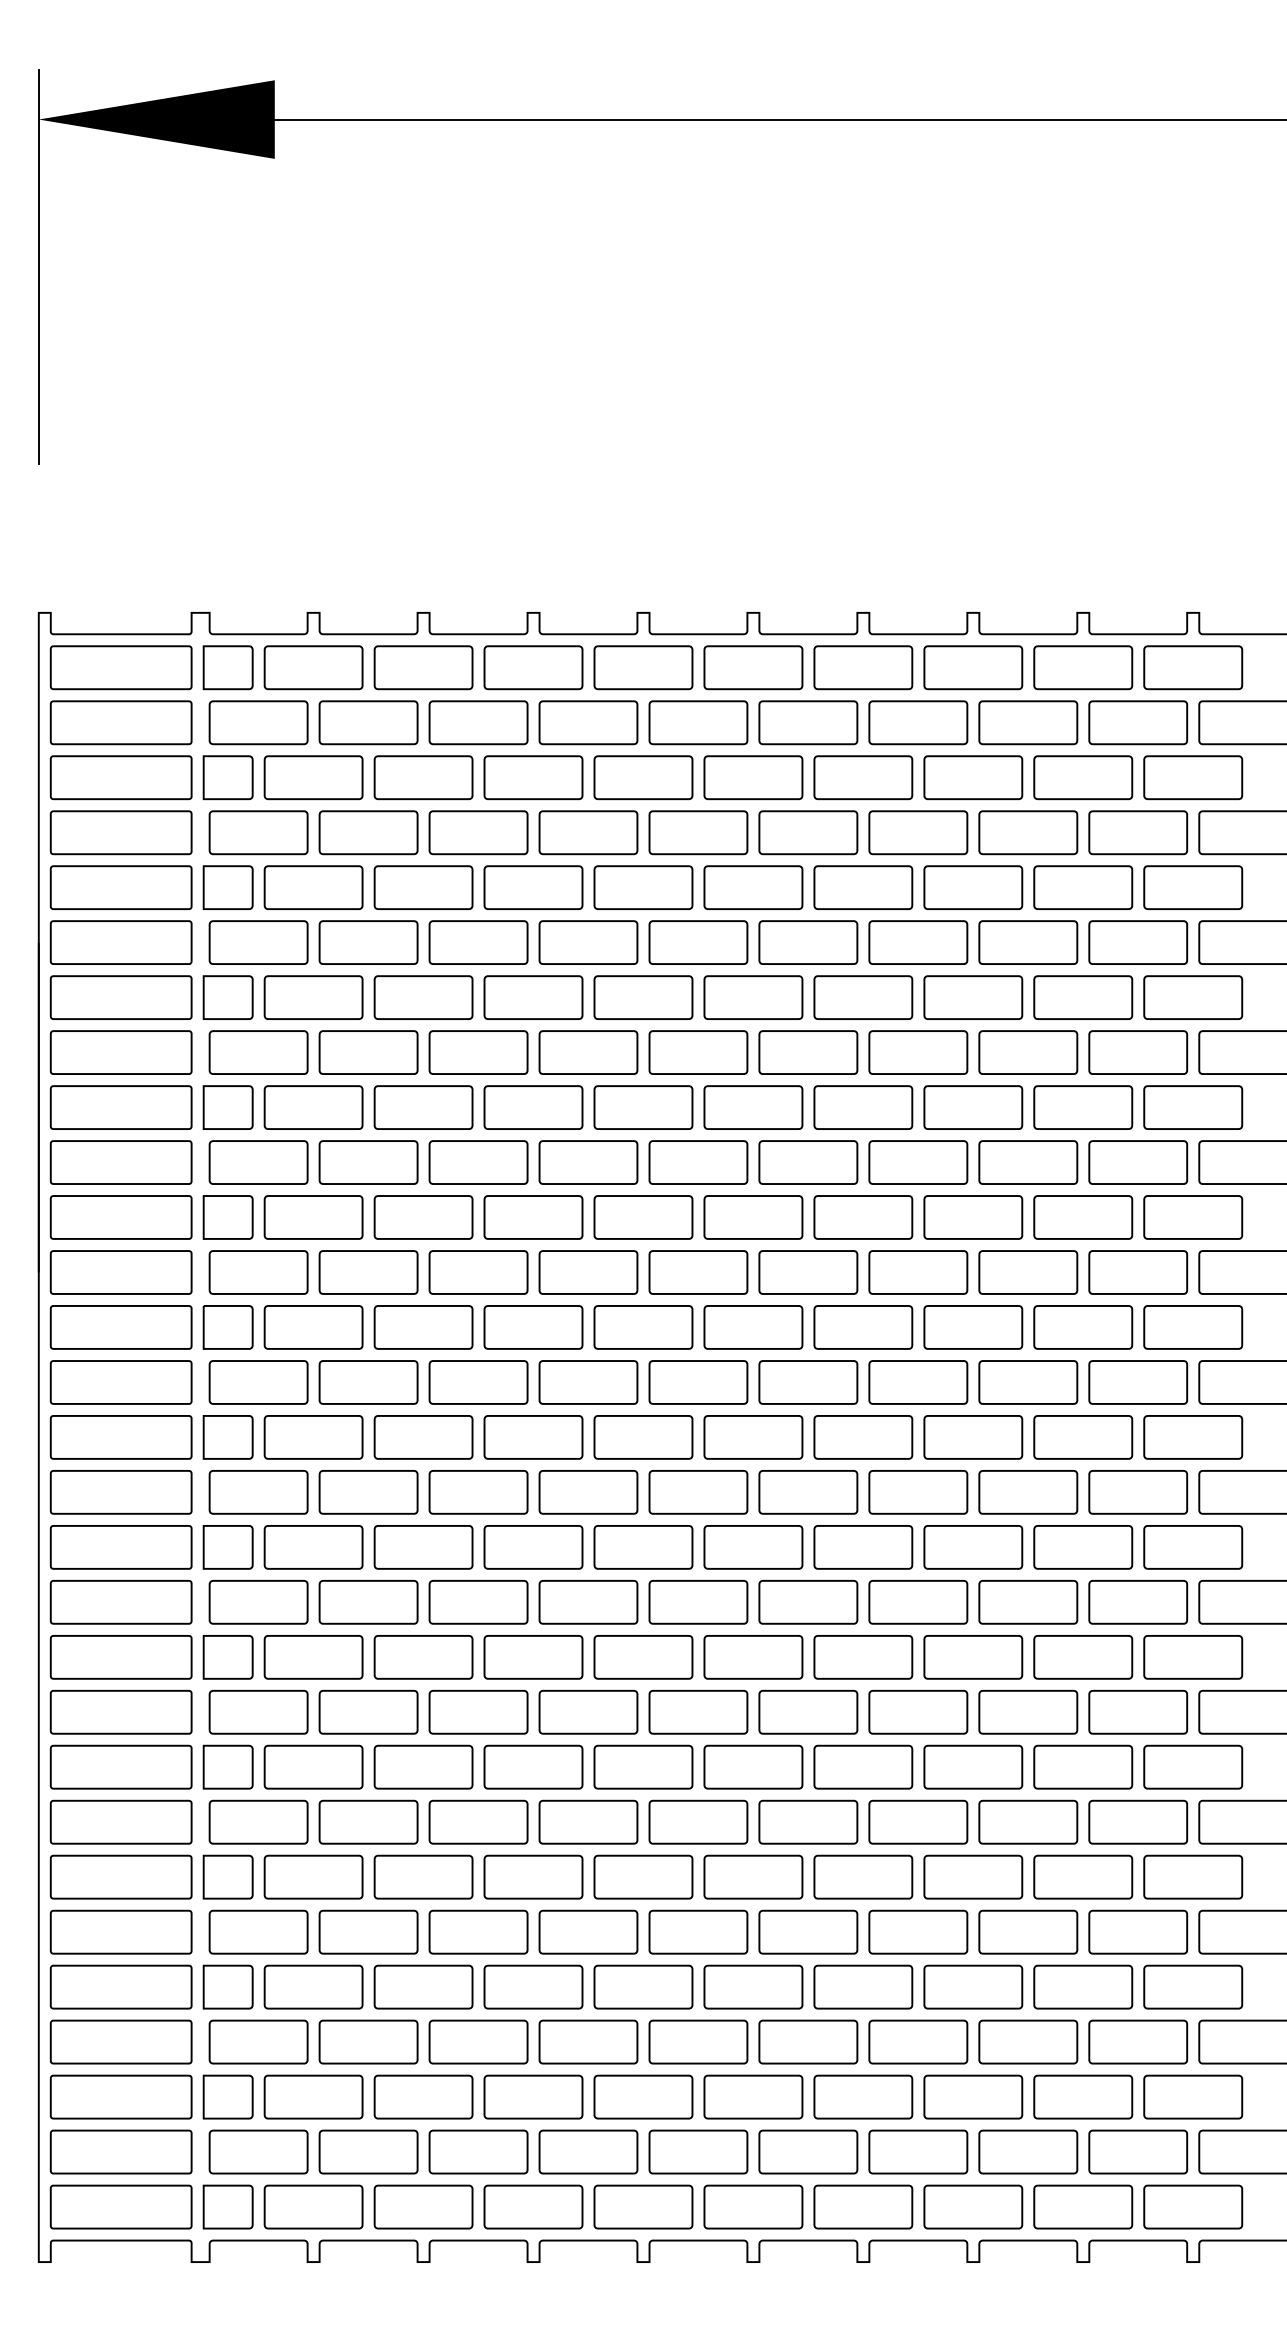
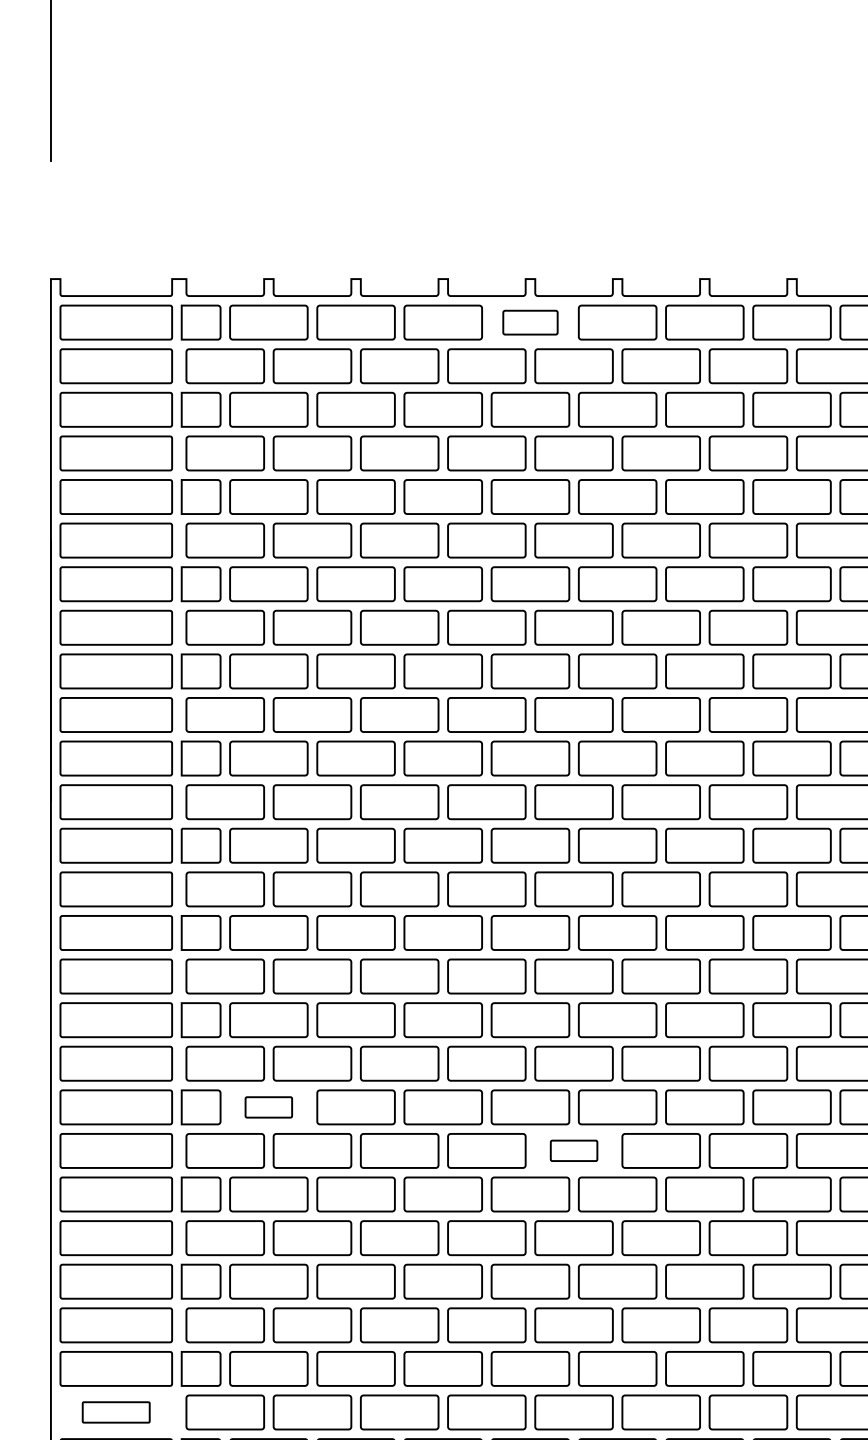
part: (643, 667) -> (530, 322), size x0.7
part: (313, 1657) -> (268, 1107), size x0.6
part: (698, 1711) -> (574, 1150), size x0.6
part: (120, 2041) -> (115, 1412), size x0.6

